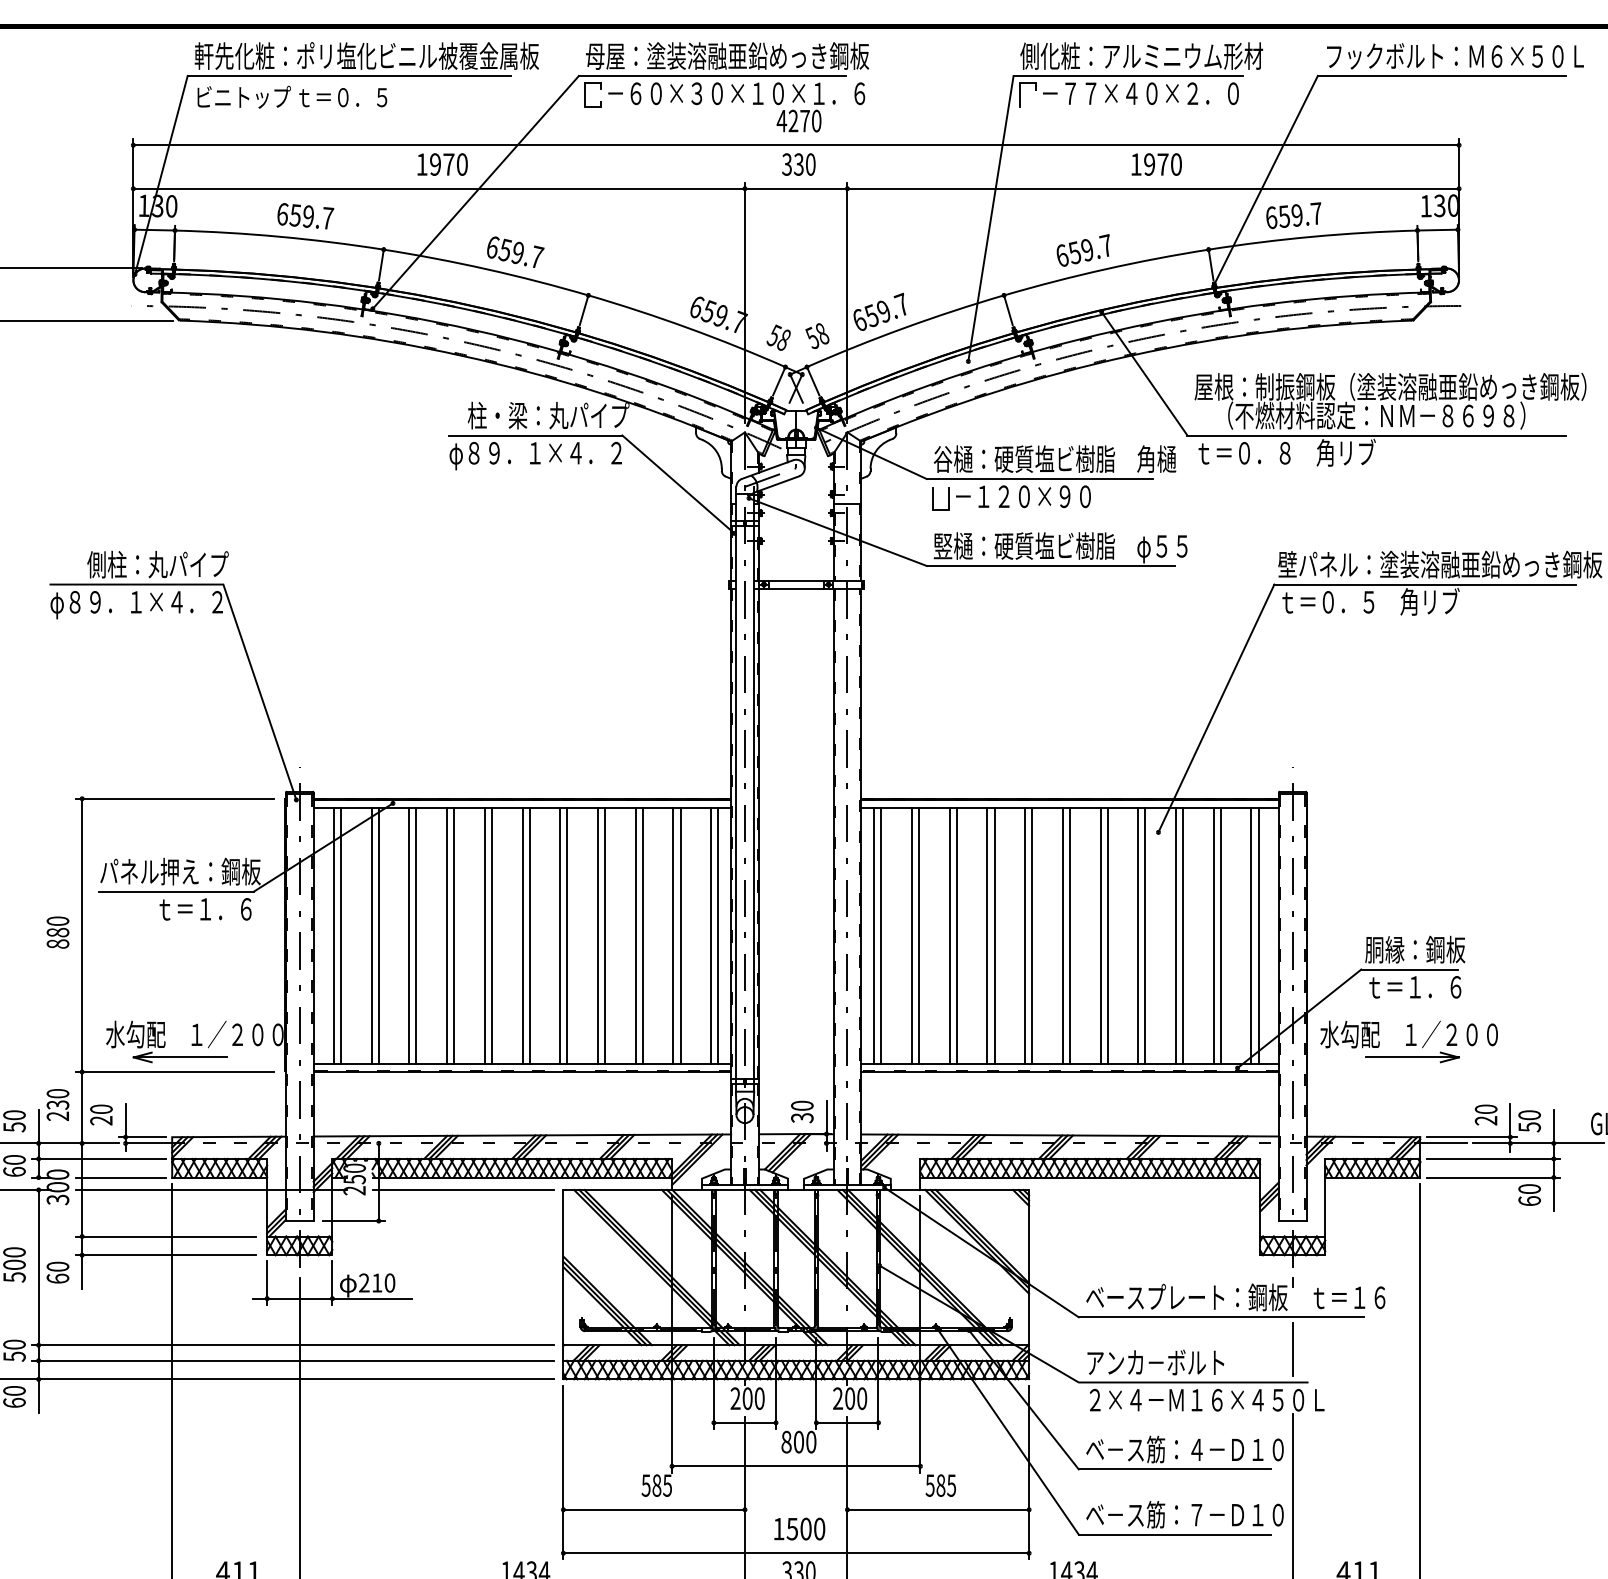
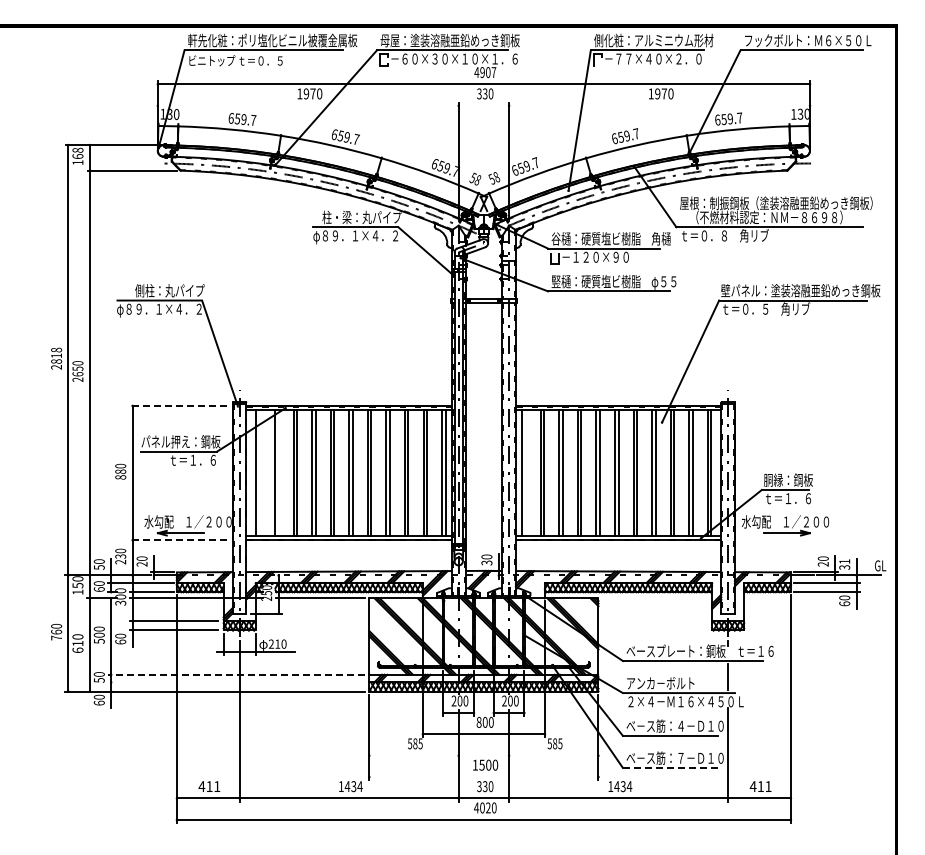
text: (805, 121) -> (488, 72), 4270 -> 4907
line: (795, 188) -> (483, 105), removed
line: (175, 797) -> (178, 405), solid -> dashed
line: (342, 936) -> (260, 473), removed
line: (378, 936) -> (278, 473), removed
line: (880, 936) -> (525, 473), removed
line: (175, 1072) -> (178, 540), solid -> dashed
text: (1529, 1121) -> (844, 564), 50 -> 31
line: (291, 1344) -> (235, 674), solid -> dashed
line: (293, 1360) -> (236, 682), removed
line: (653, 1509) -> (413, 755), removed
line: (937, 1509) -> (553, 755), removed
line: (1175, 1533) -> (670, 767), solid -> dashed
line: (795, 1554) -> (483, 777), removed

